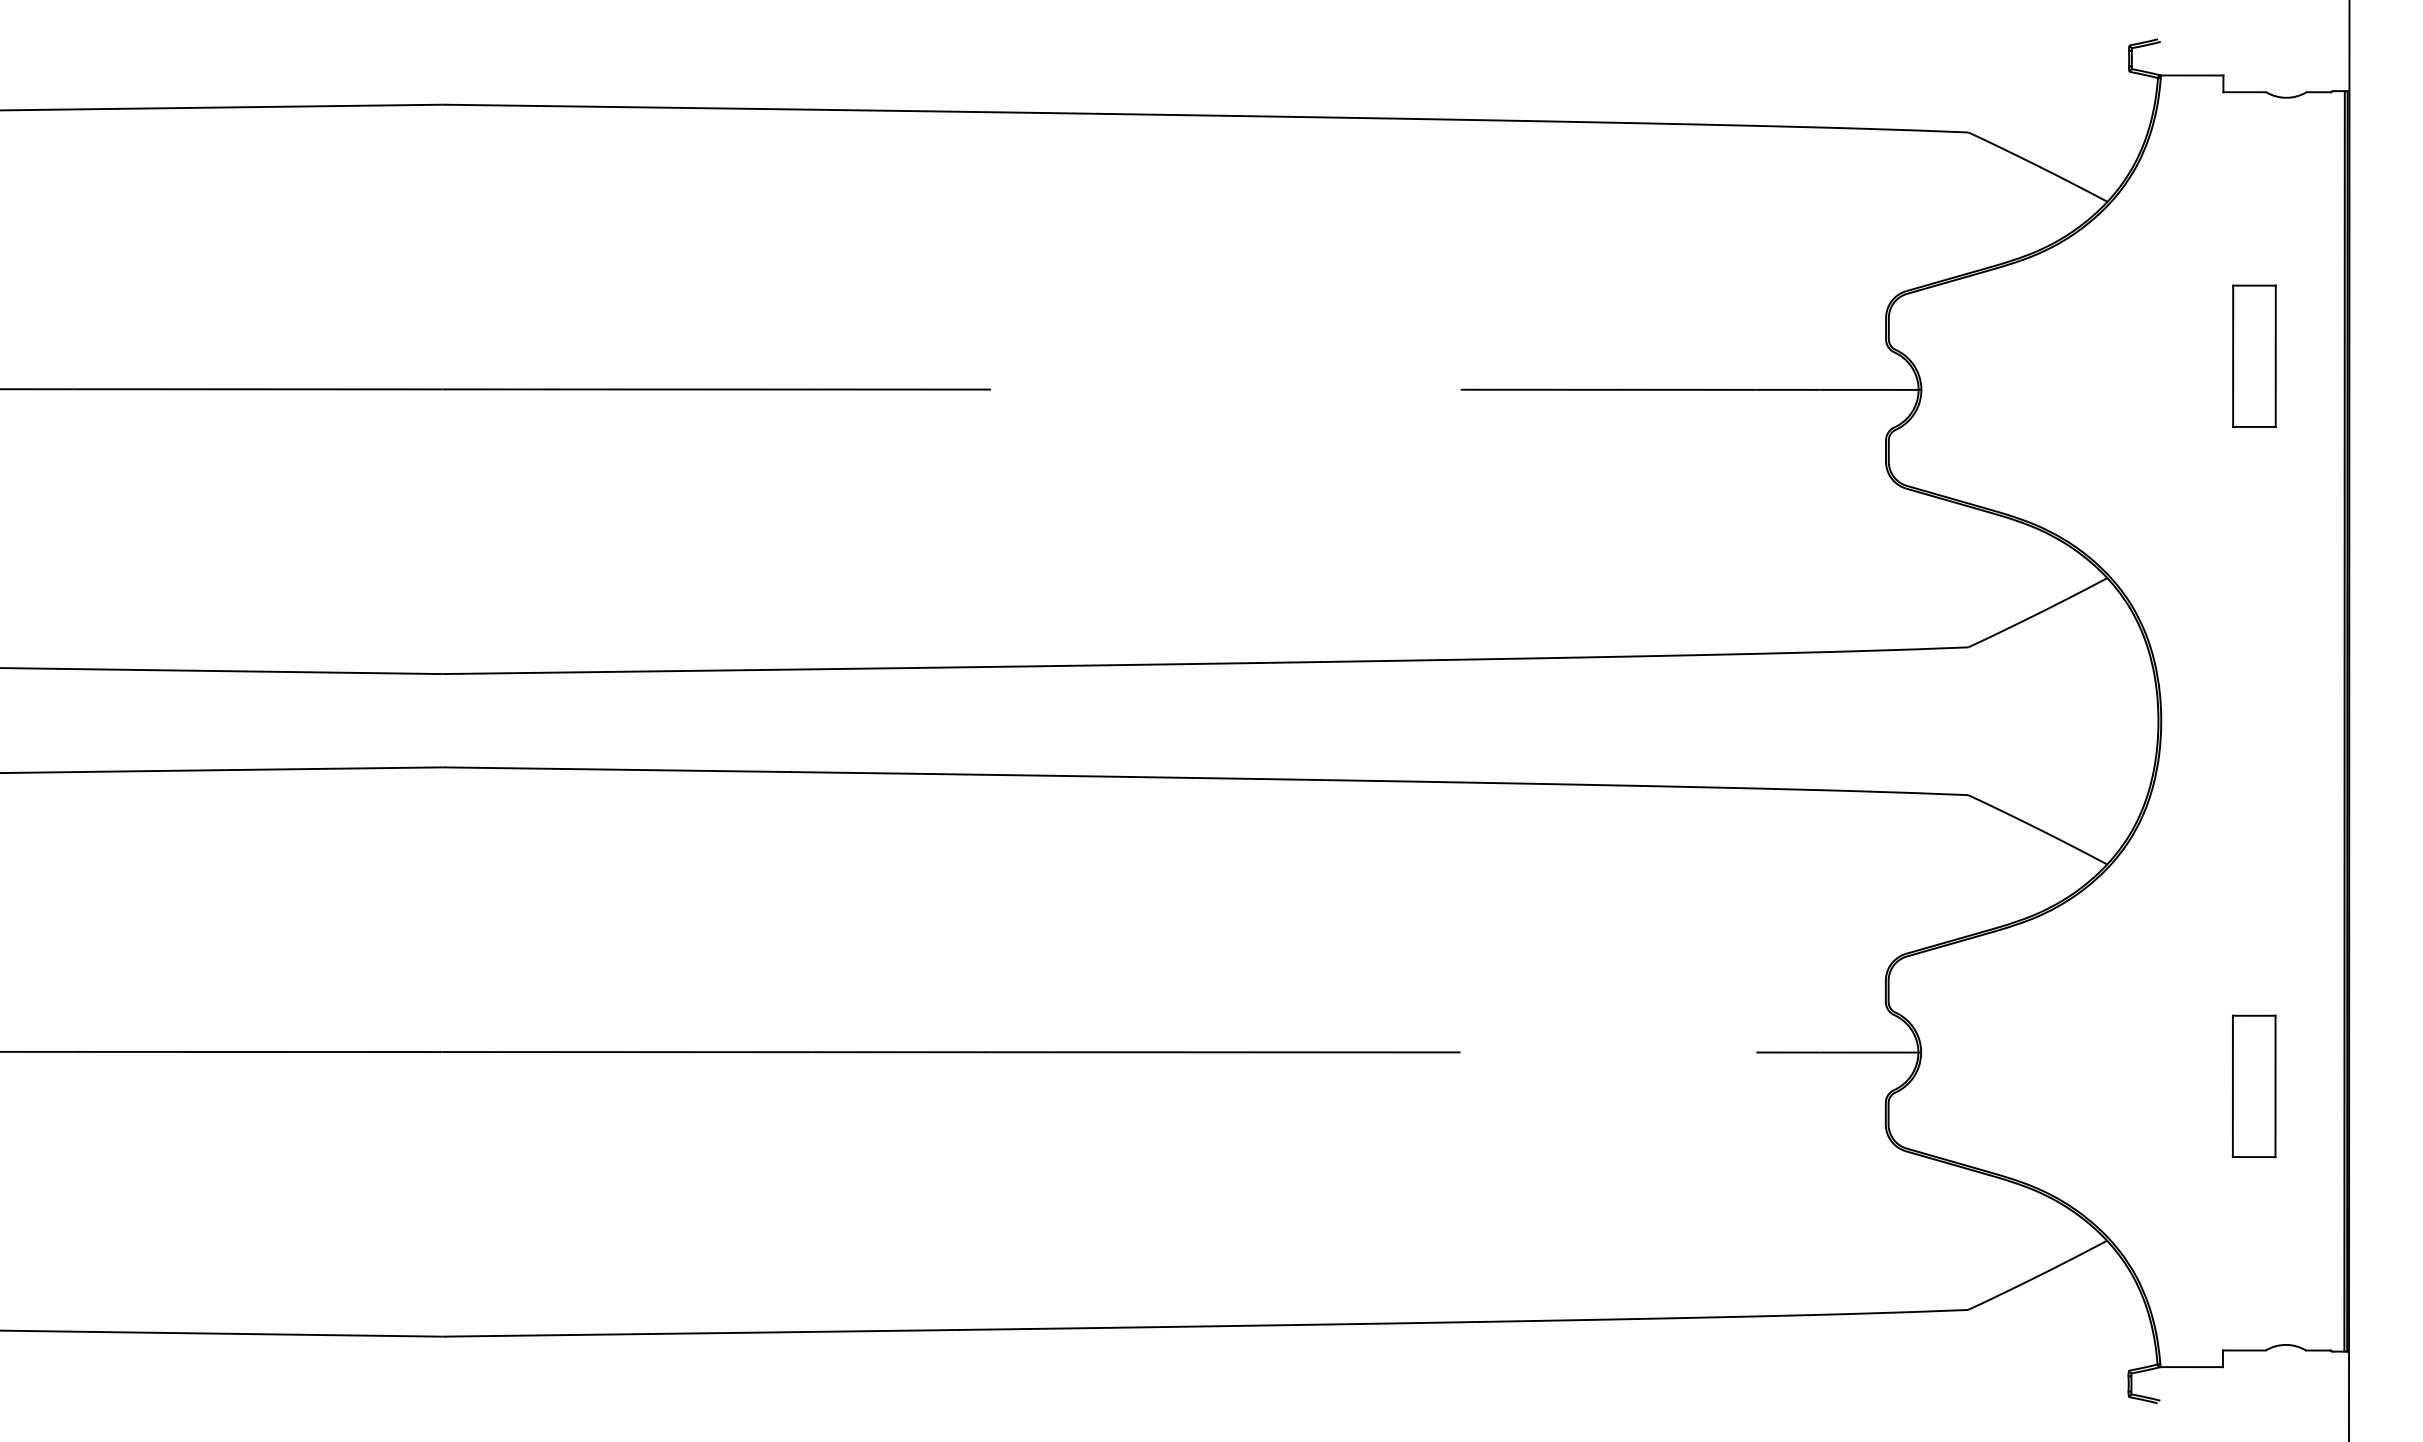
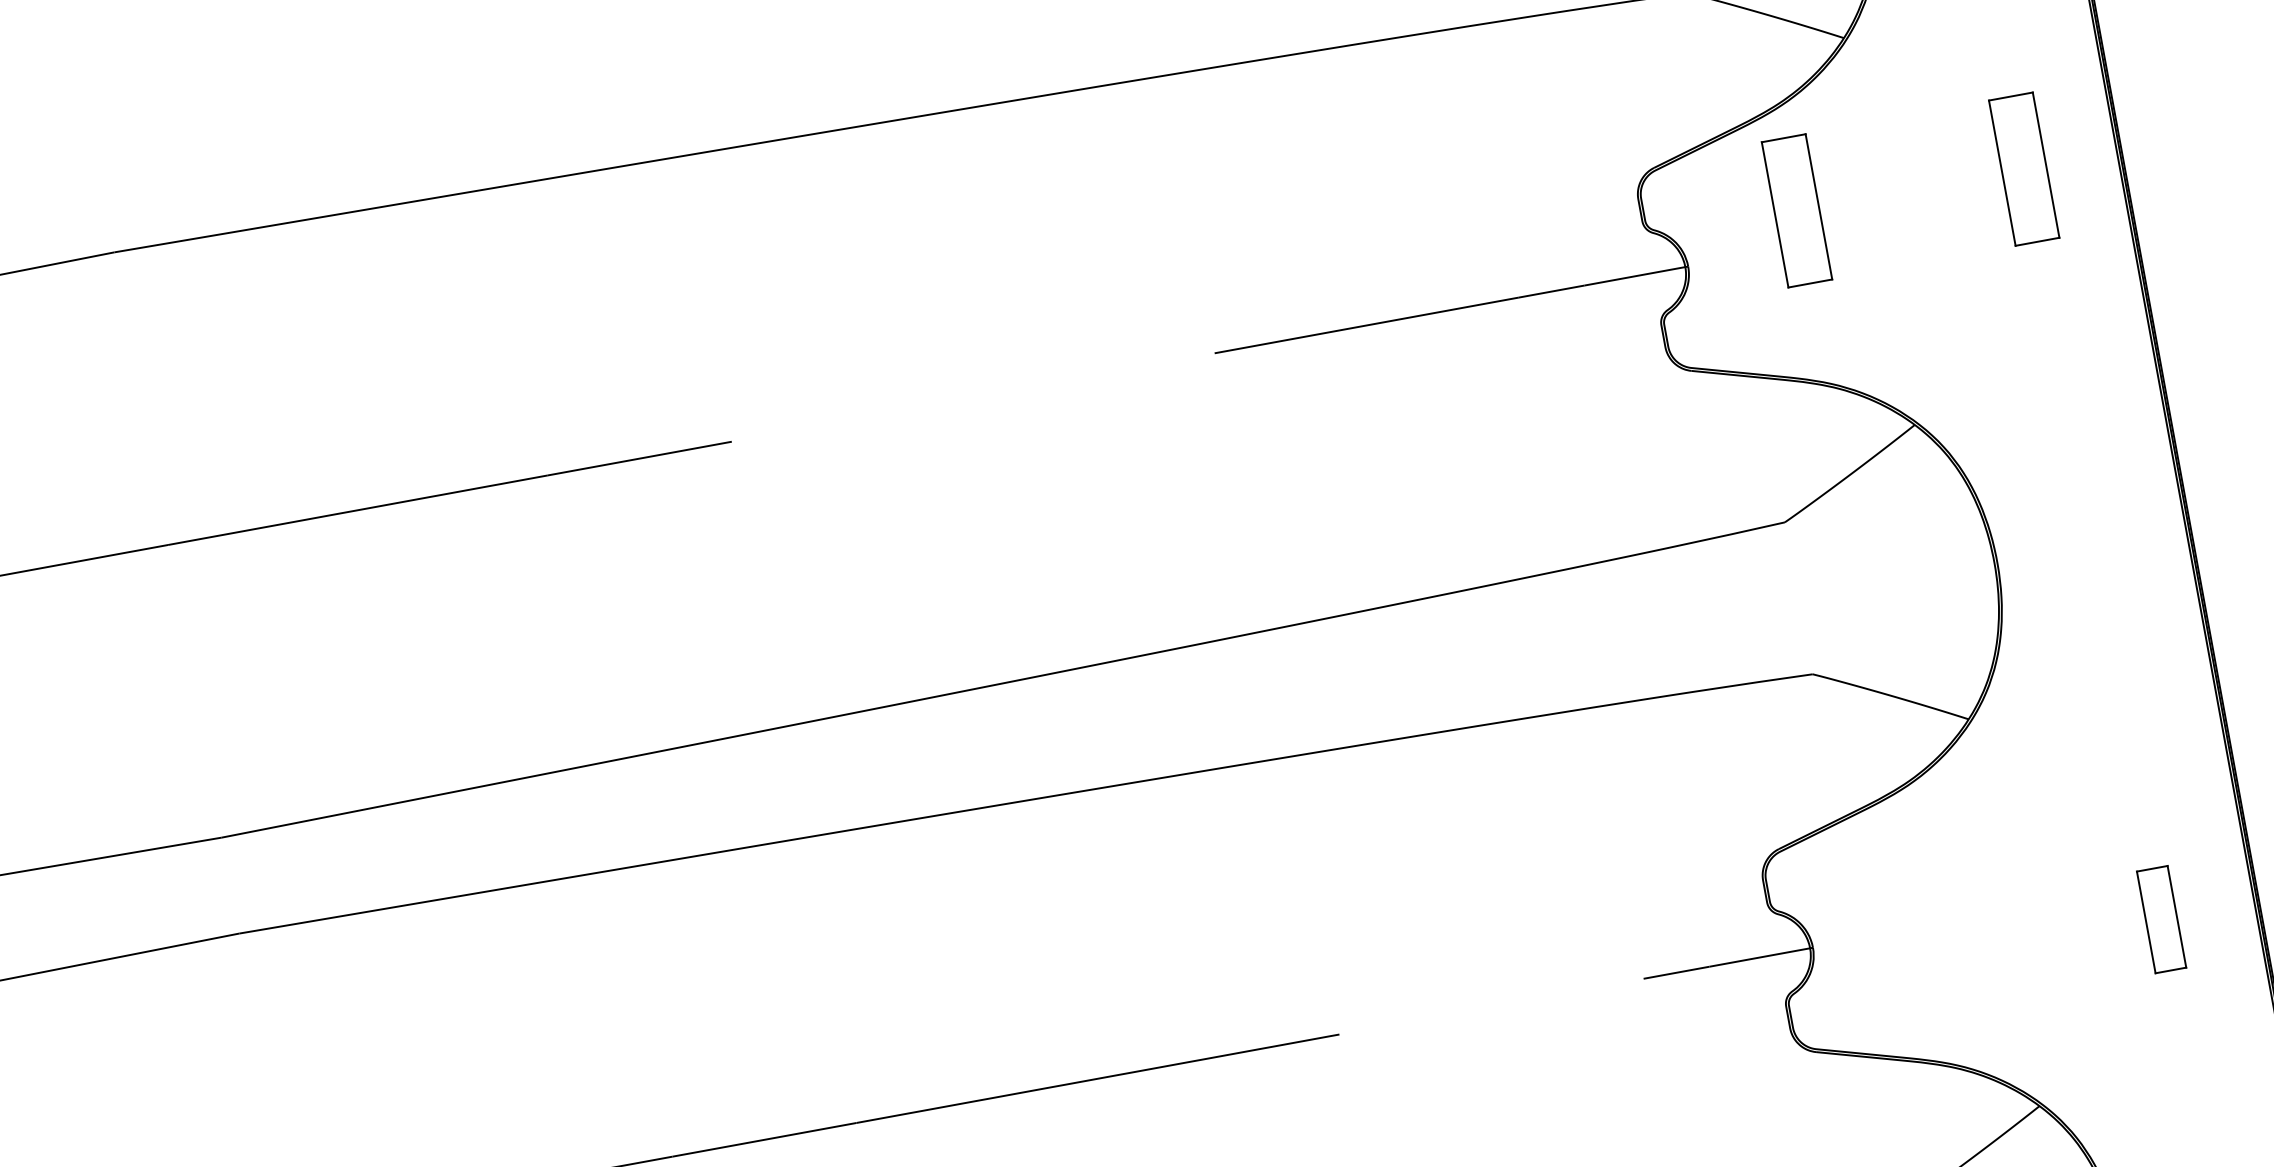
part: (2033, 355) -> (1796, 210), added
part: (2253, 1085) -> (2160, 918), size x0.7

